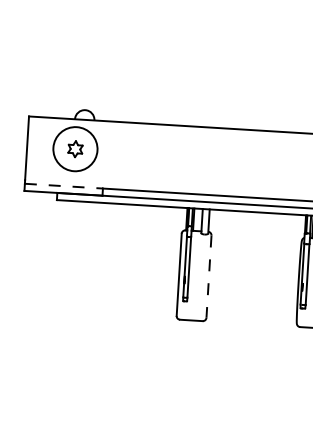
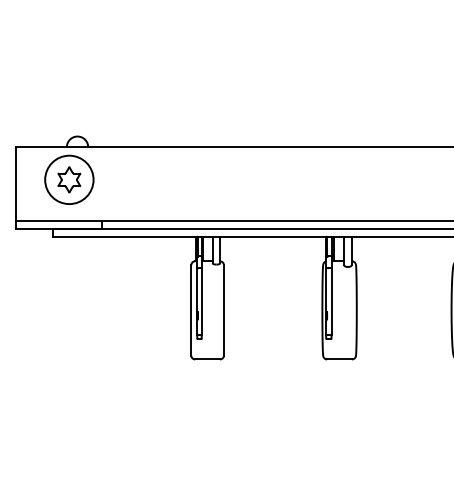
part: (75, 148) -> (69, 179), size x1.43
line: (64, 186) -> (59, 221), dashed -> solid
line: (208, 276) -> (223, 310), dashed -> solid

